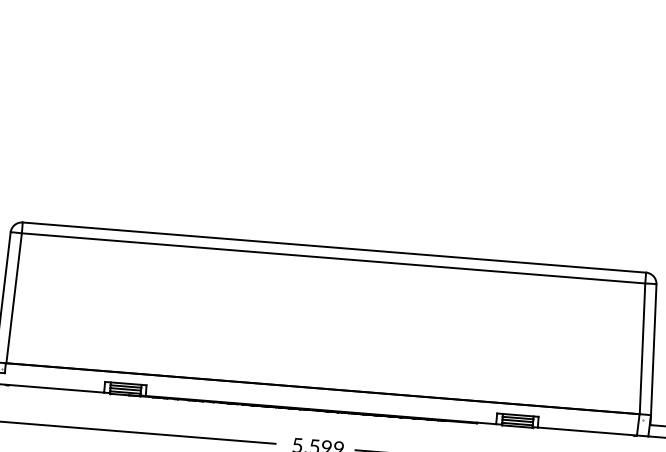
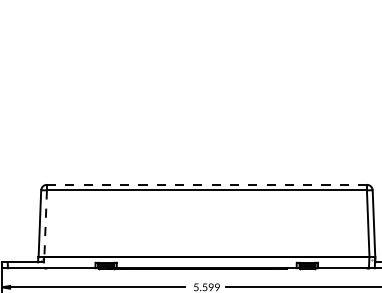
line: (333, 246) -> (206, 184), solid -> dashed
line: (13, 299) -> (45, 224), solid -> dashed

